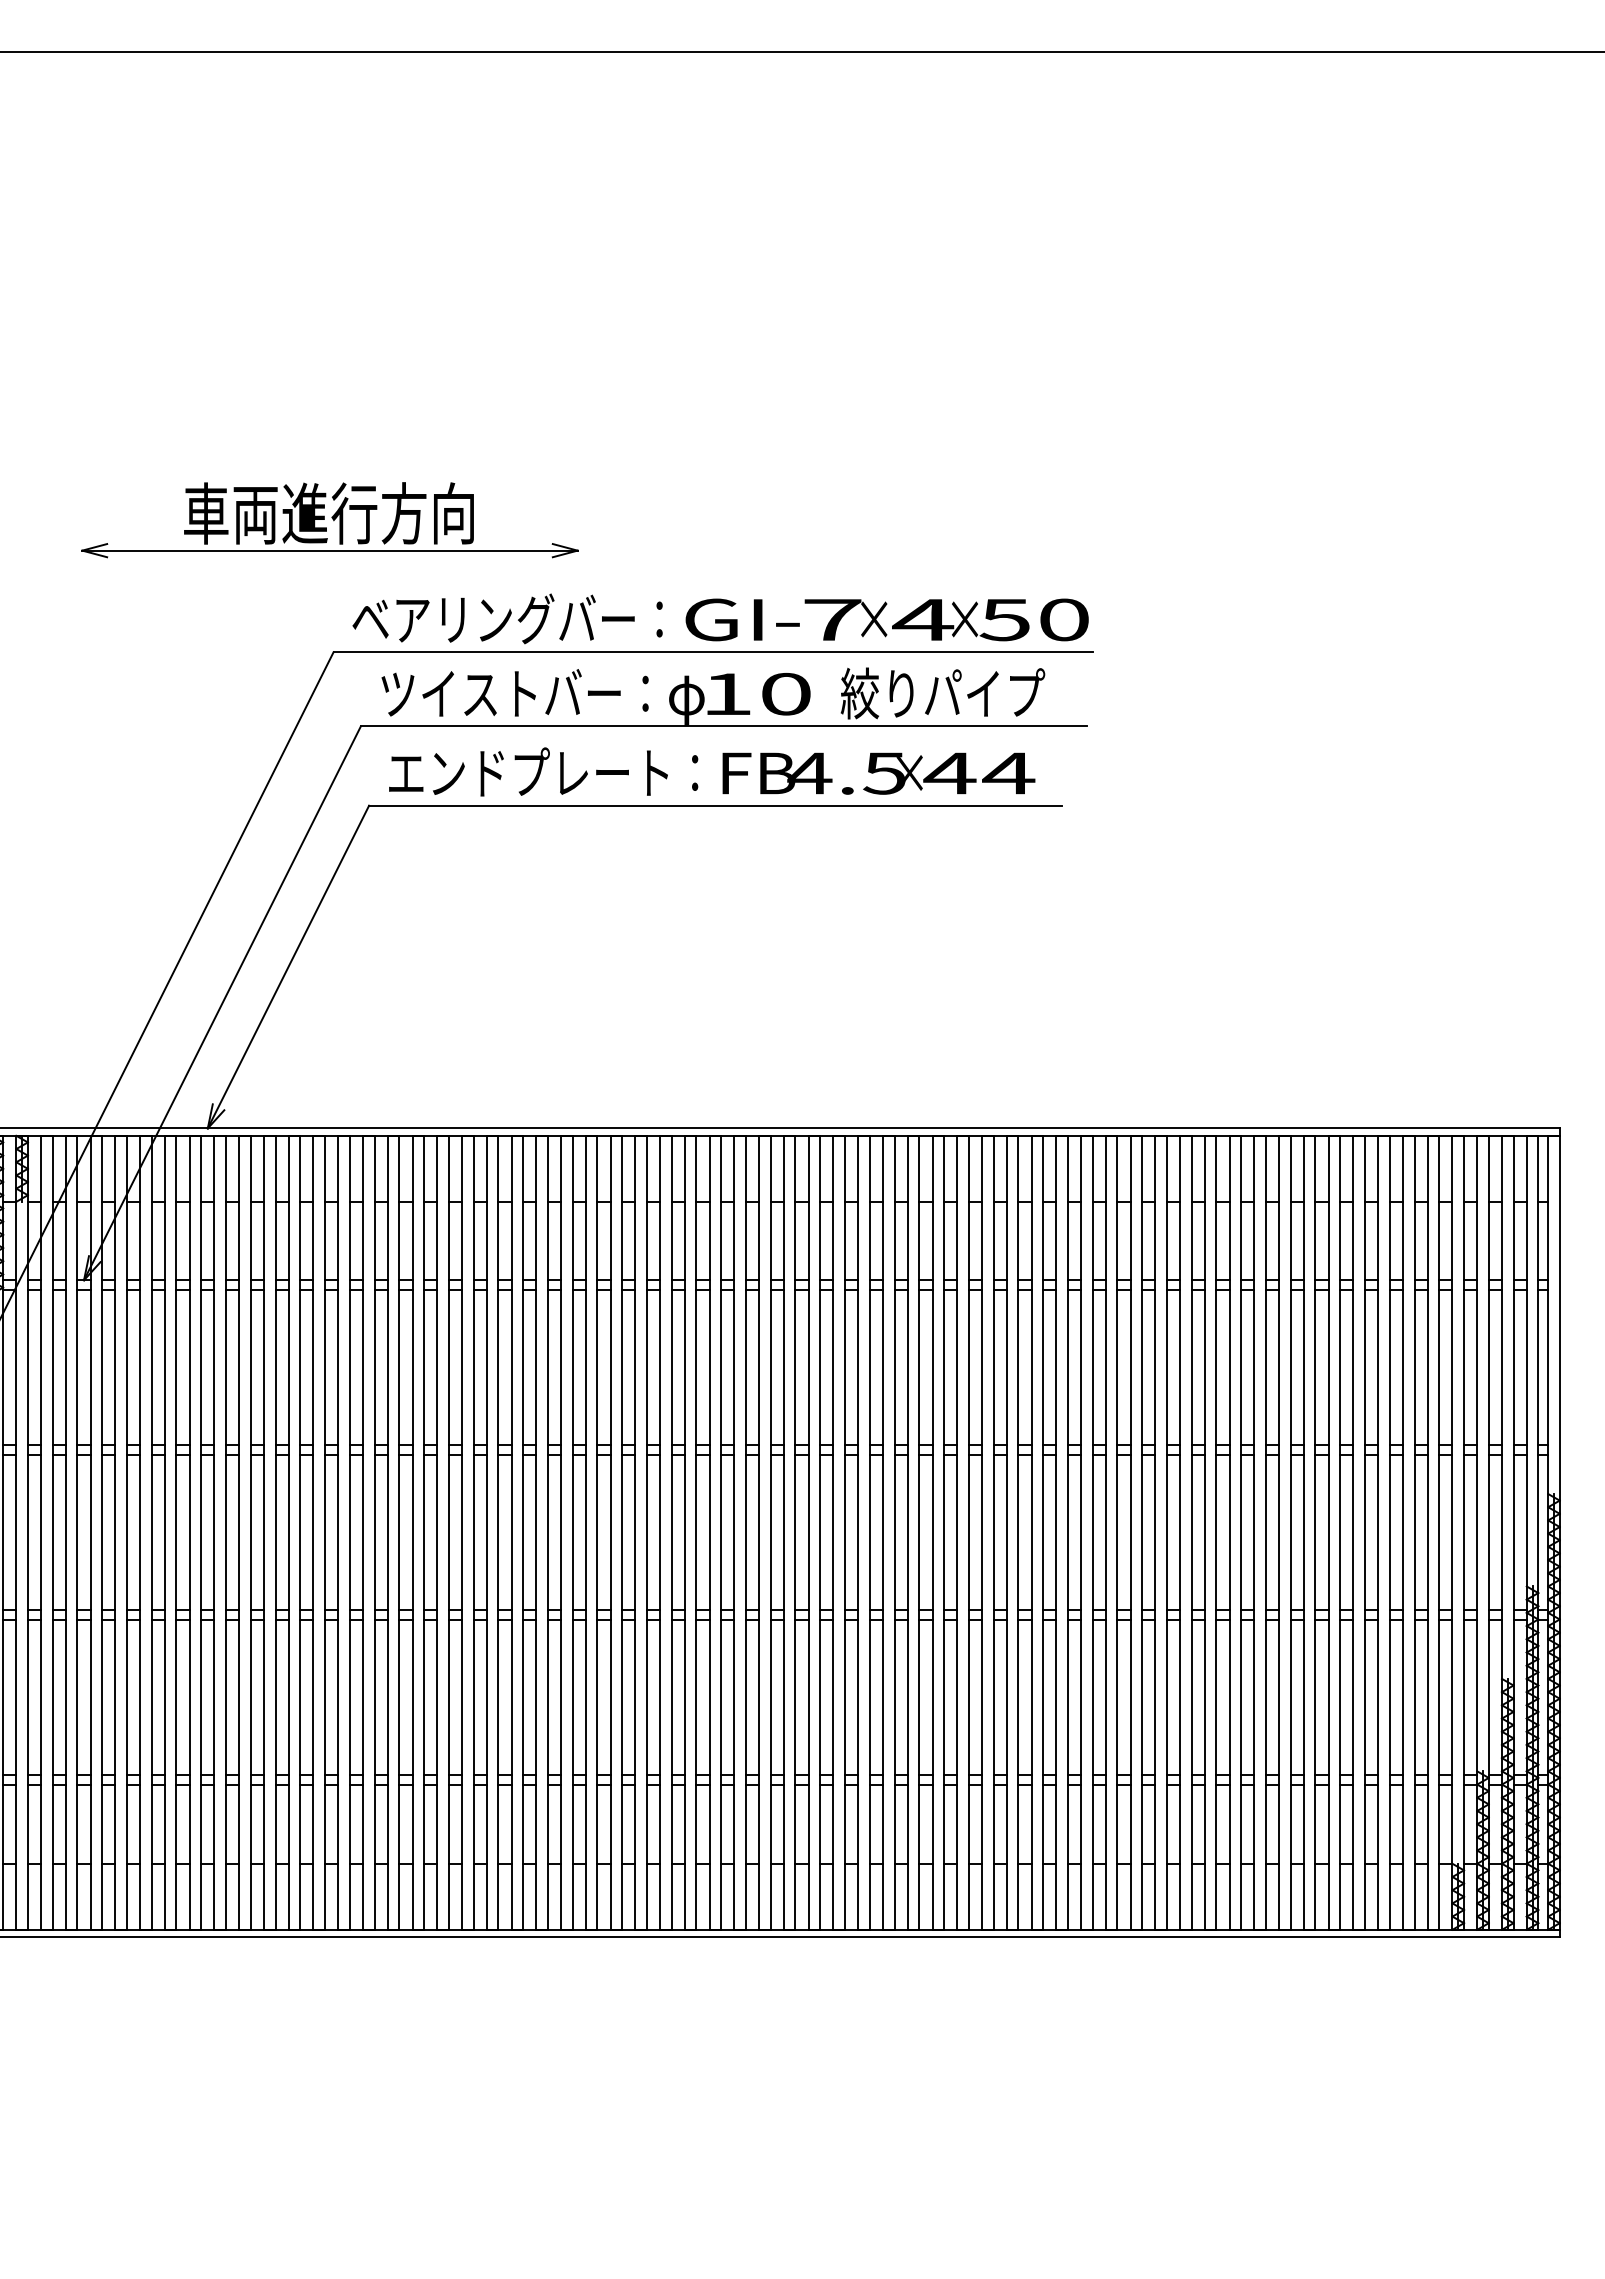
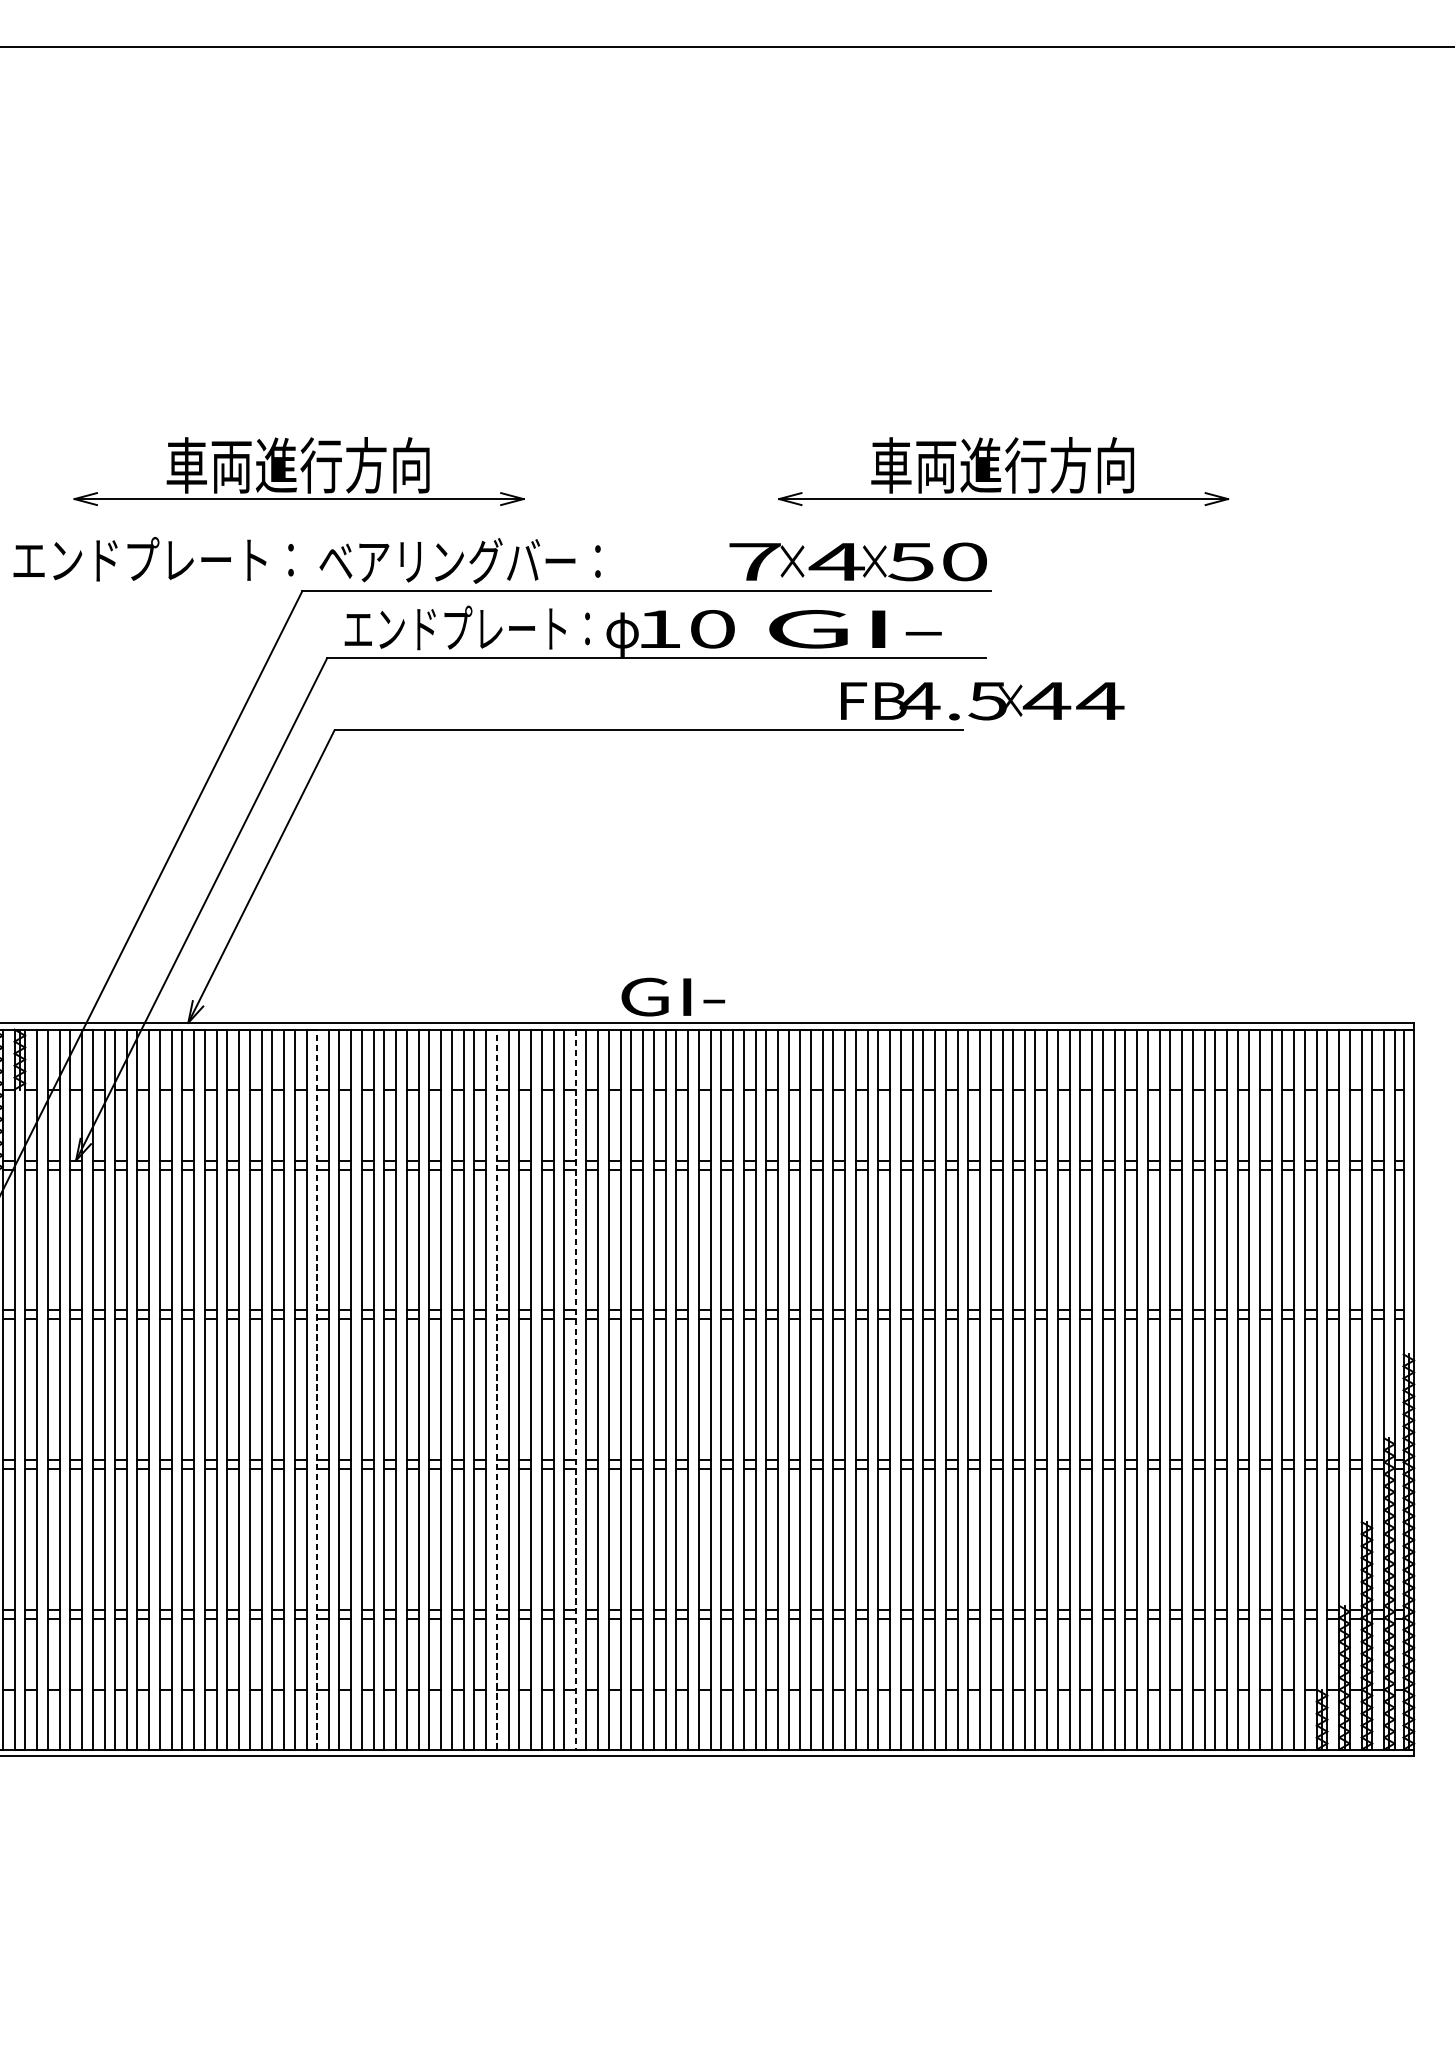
part: (1106, 520) -> (1003, 471), added
text: (742, 619) -> (673, 996), moved
text: (515, 692) -> (467, 627), ツイストバー： -> エンドプレート：
text: (942, 693) -> (854, 628), 絞りパイプ -> GI-
text: (543, 771) -> (153, 558), moved
text: (878, 773) -> (982, 701), moved
line: (349, 1532) -> (316, 1389), solid -> dashed
line: (547, 1532) -> (496, 1389), solid -> dashed
line: (635, 1532) -> (576, 1389), solid -> dashed

